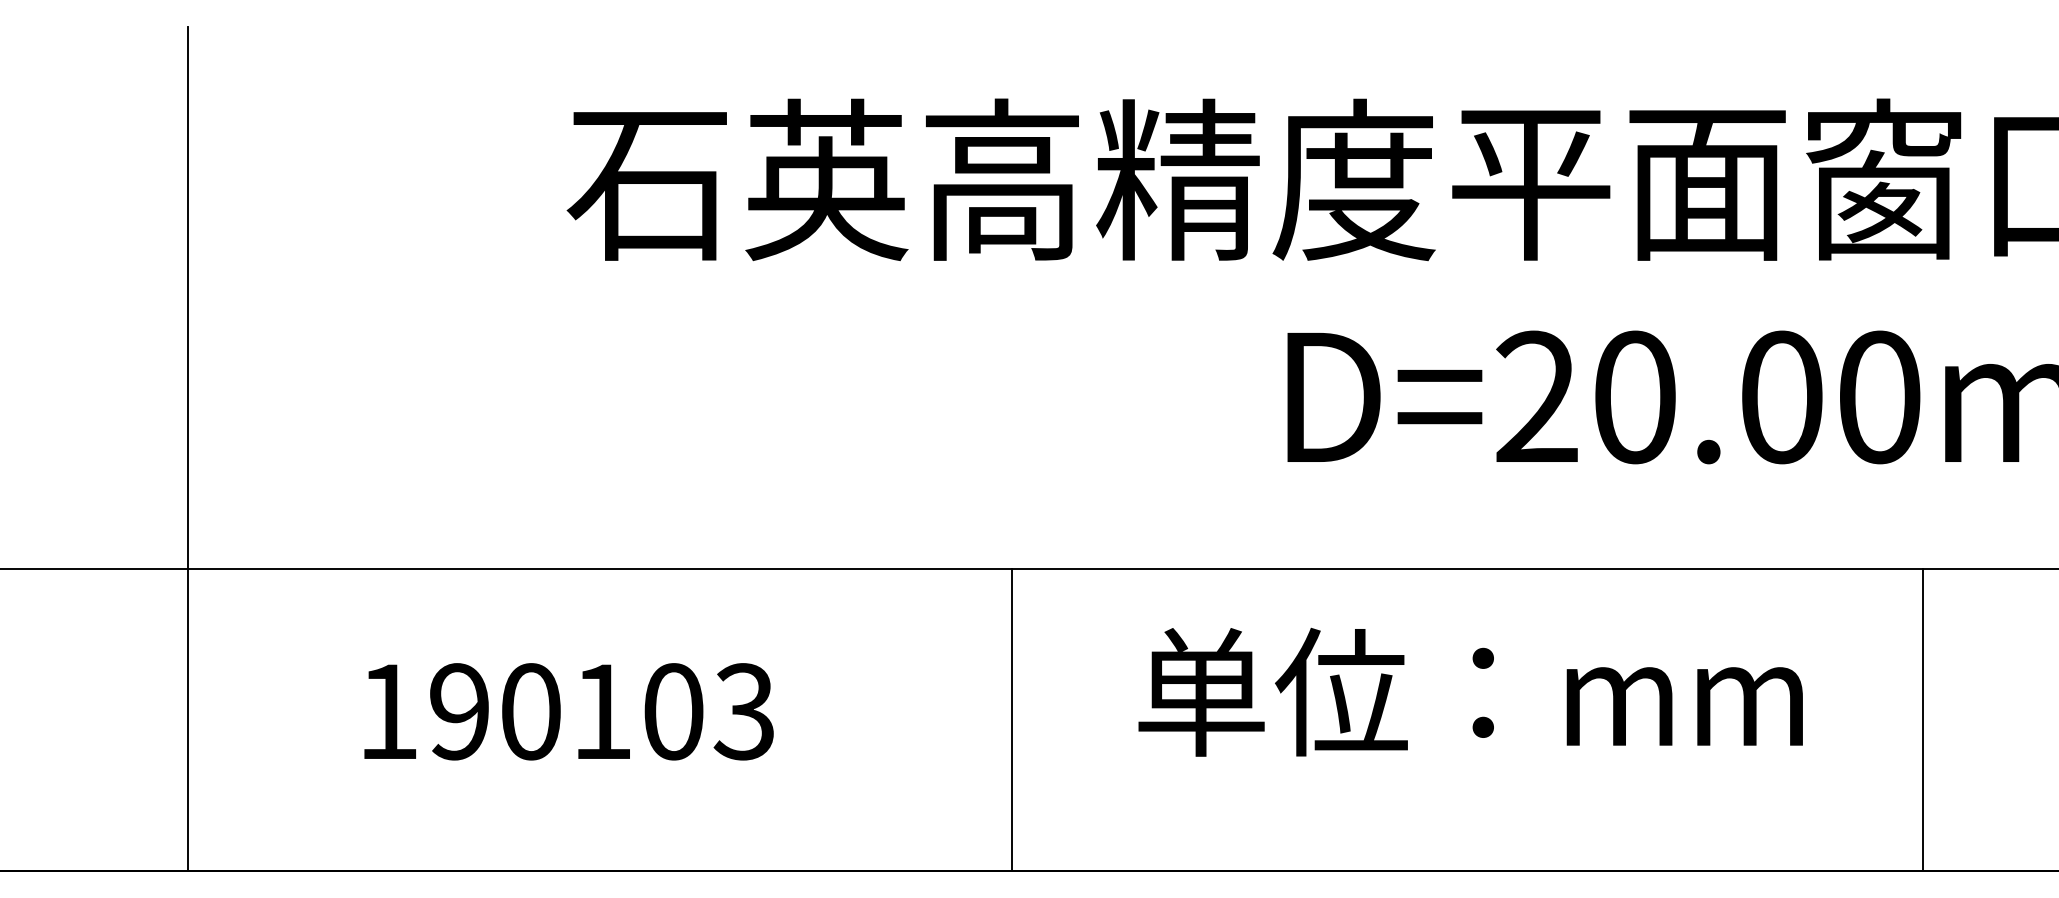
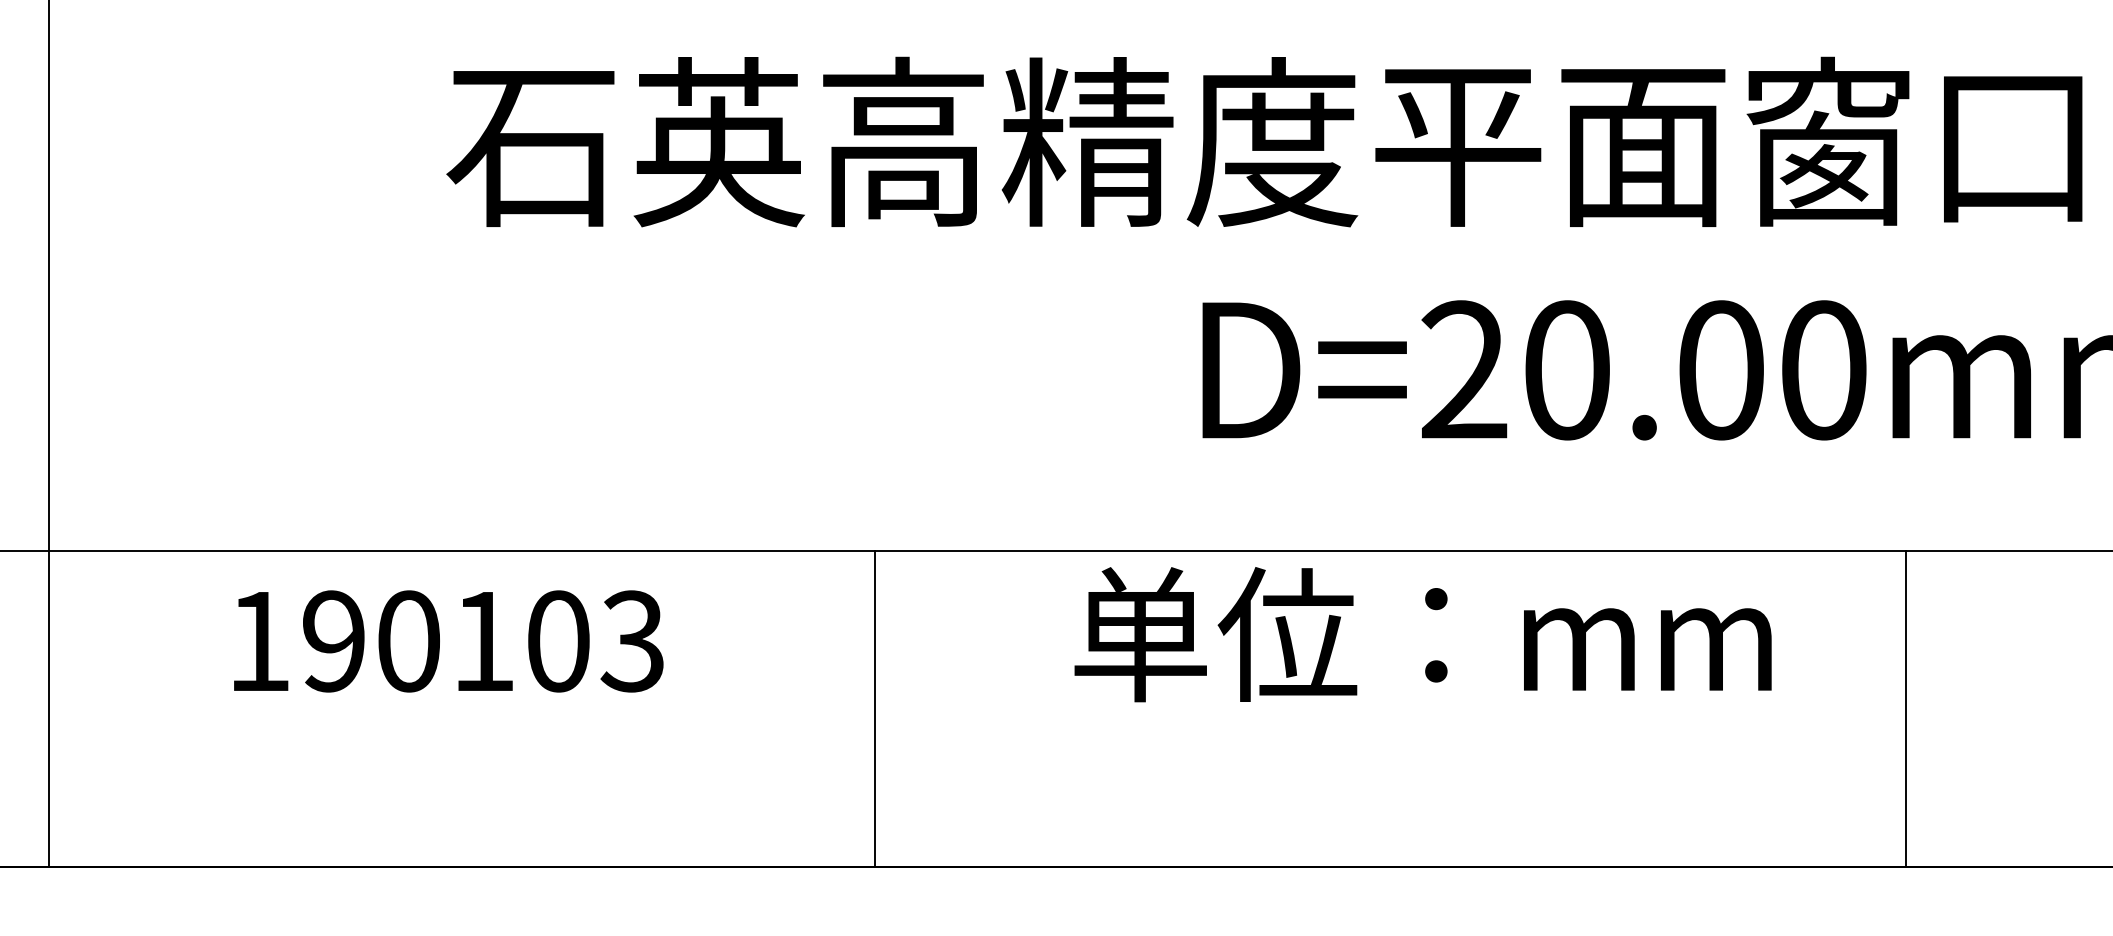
text: (1470, 691) -> (1422, 633), moved
text: (568, 711) -> (448, 641), moved
line: (1012, 719) -> (875, 708), moved
line: (1922, 719) -> (1905, 708), moved

